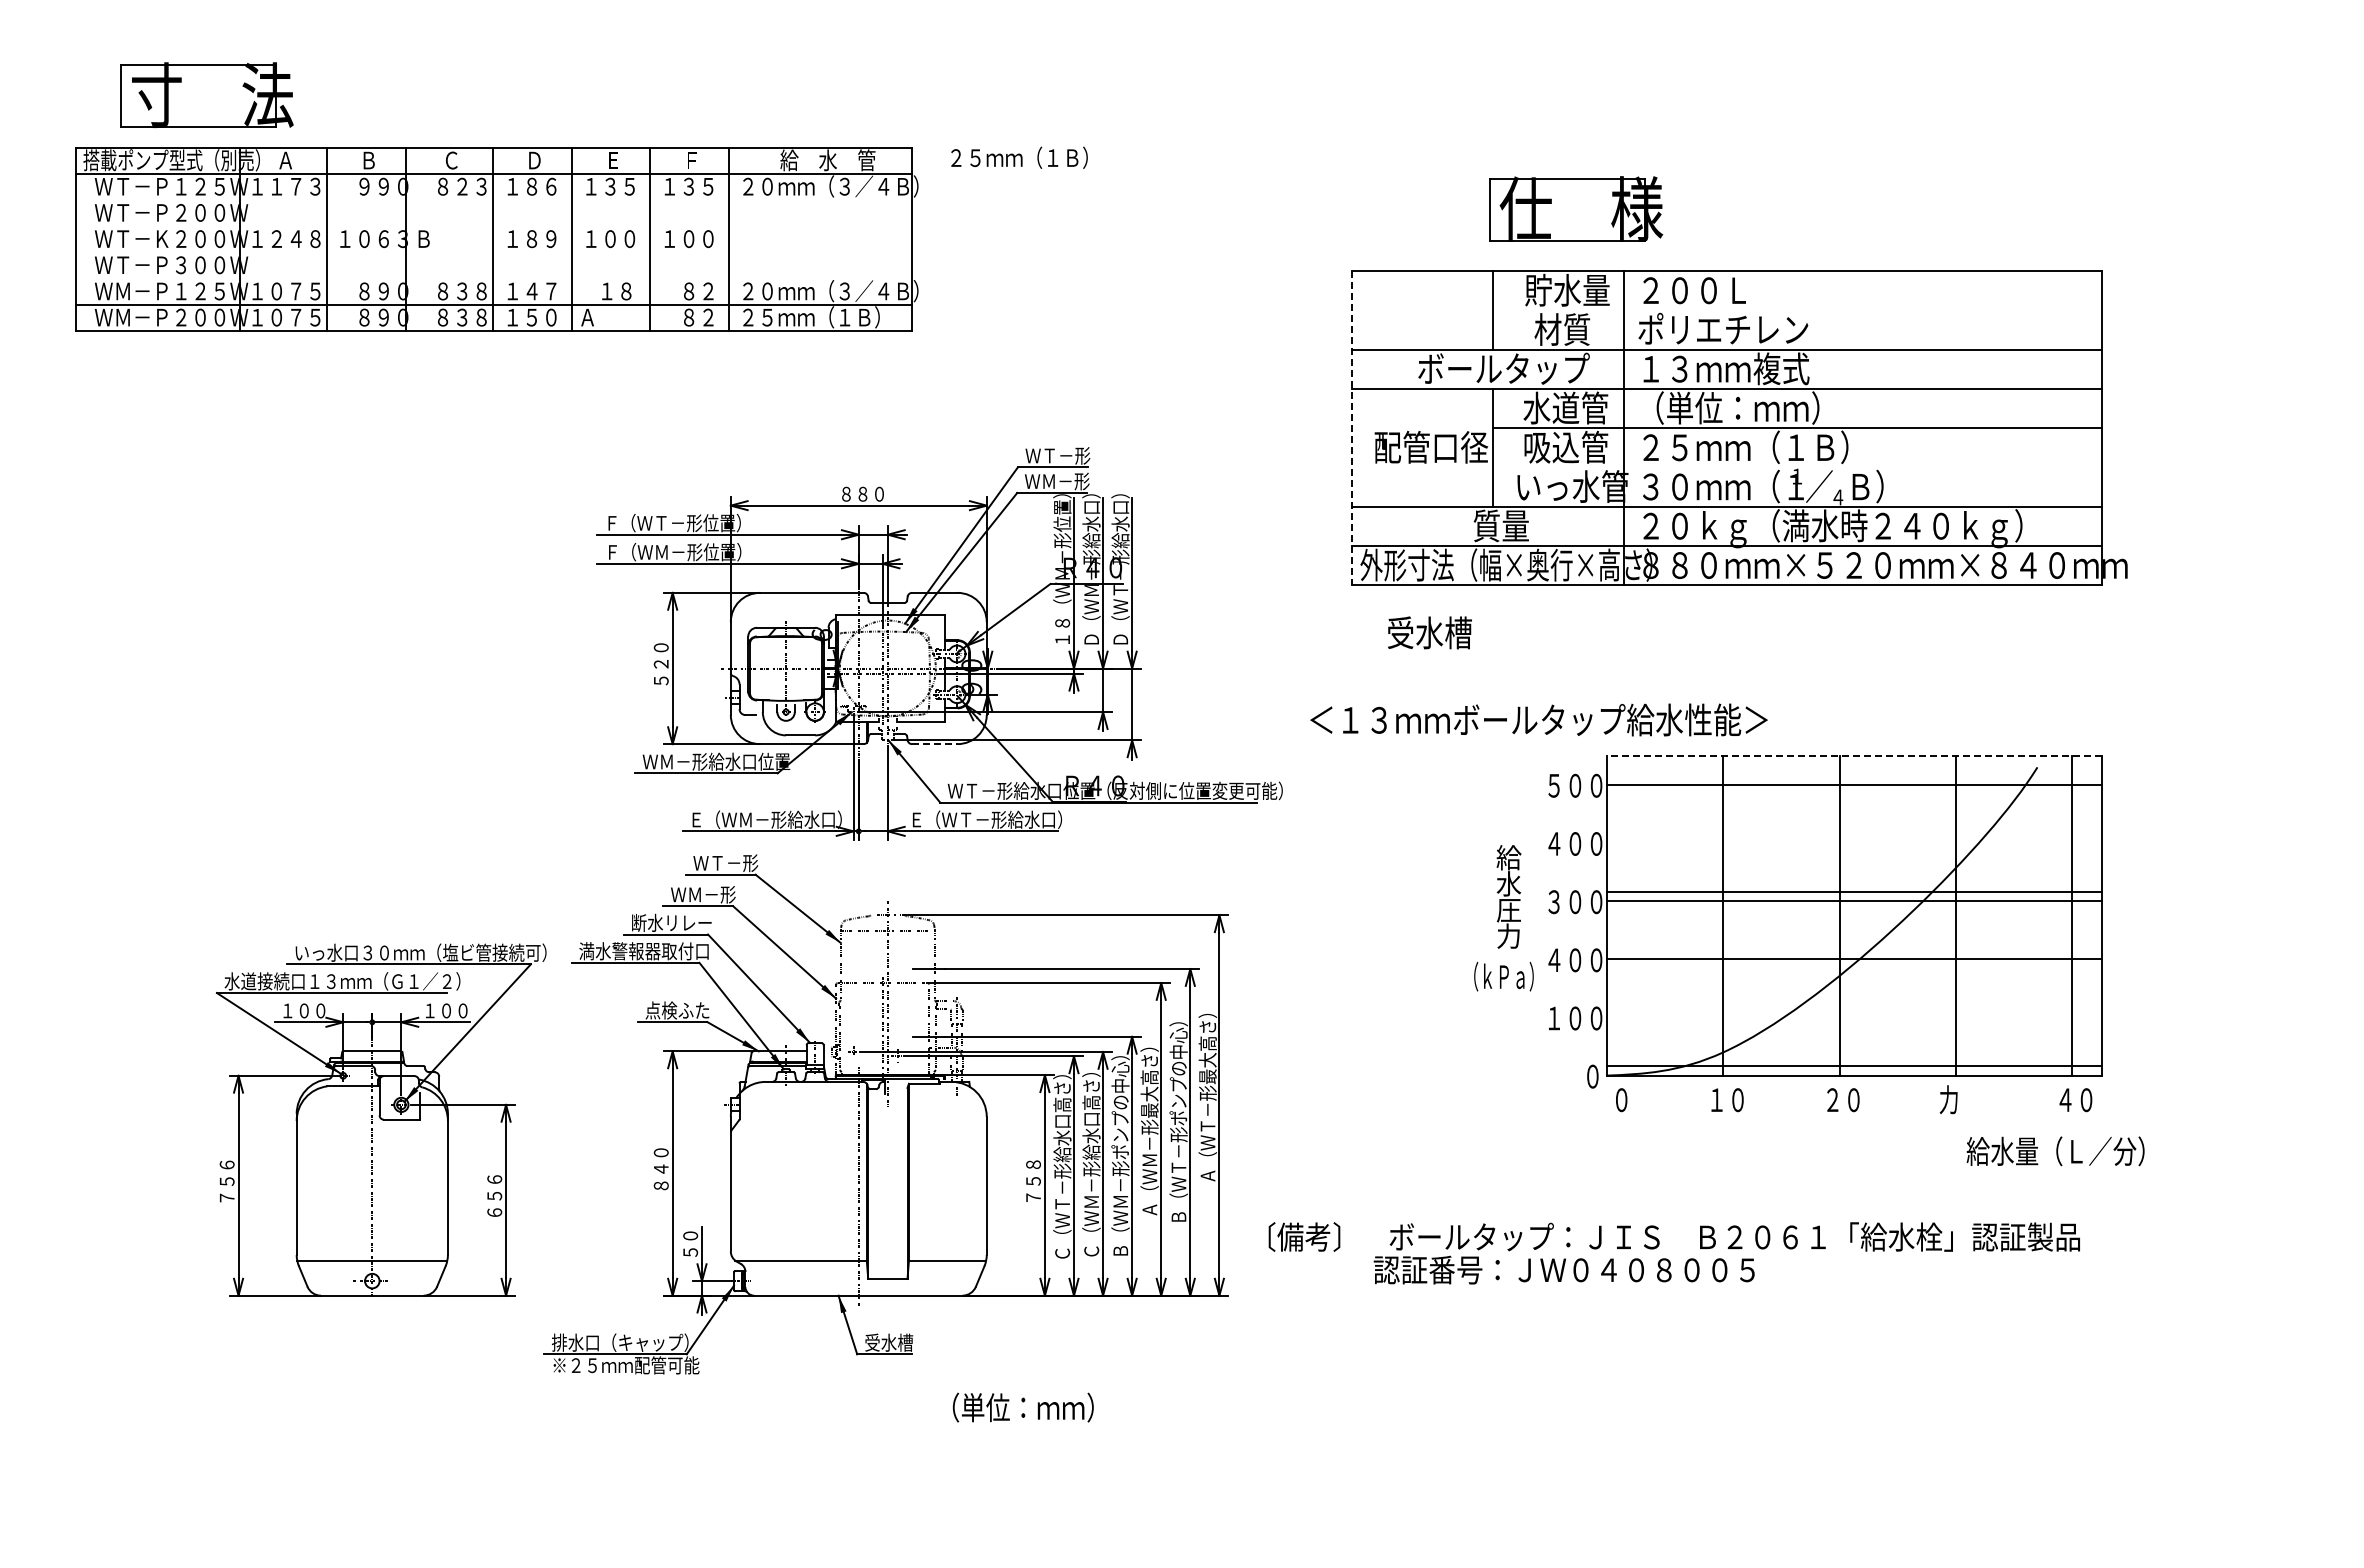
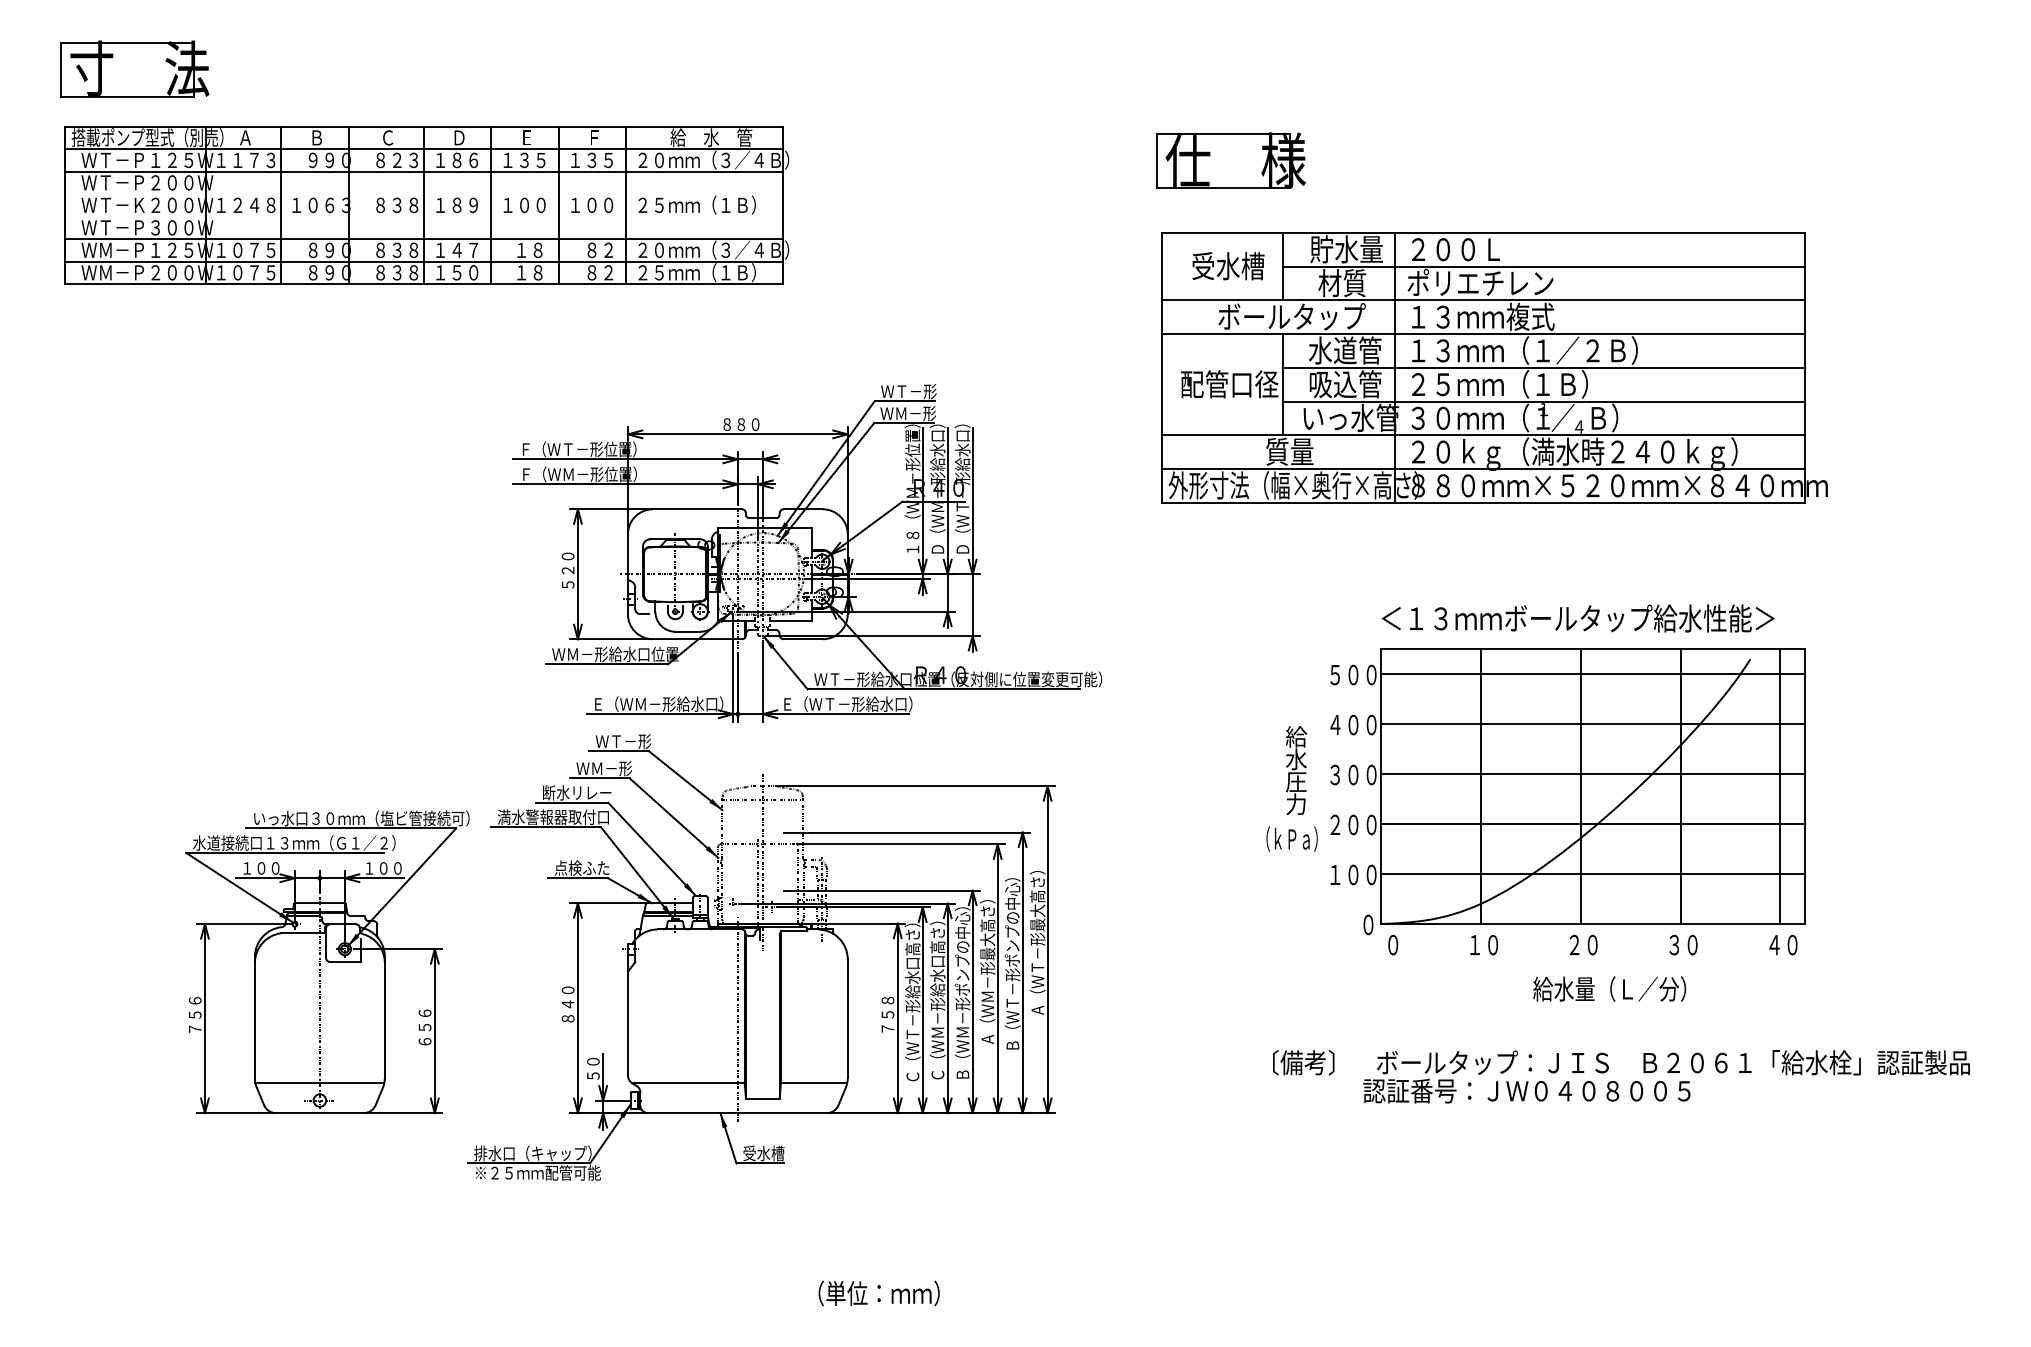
part: (206, 94) -> (134, 68), moved
text: (1019, 157) -> (697, 204), moved
line: (493, 199) -> (424, 171), added
part: (1576, 208) -> (1231, 160), moved
text: (452, 239) -> (388, 205), Ｂ -> ８３８
line: (493, 278) -> (424, 239), added
line: (1797, 310) -> (1544, 266), added
text: (606, 317) -> (521, 272), Ａ -> １８
text: (1774, 407) -> (1524, 350), （単位：ｍｍ） -> １３ｍｍ（１／２Ｂ）
line: (1352, 428) -> (1161, 368), dashed -> solid
line: (1797, 467) -> (1544, 401), added
text: (1429, 632) -> (1228, 265), moved
text: (1538, 719) -> (1577, 618), moved
line: (934, 744) -> (802, 639), dashed -> solid
line: (1853, 755) -> (1592, 649), dashed -> solid
line: (1854, 891) -> (1593, 723), moved
text: (1554, 959) -> (1335, 824), ４００ -> ２００
line: (1854, 1066) -> (1593, 874), moved
text: (1957, 1099) -> (1681, 944), 力 -> ３０
text: (2055, 1151) -> (1609, 989), moved
text: (1673, 1253) -> (1620, 1076), moved
text: (1022, 1407) -> (878, 1293), moved

